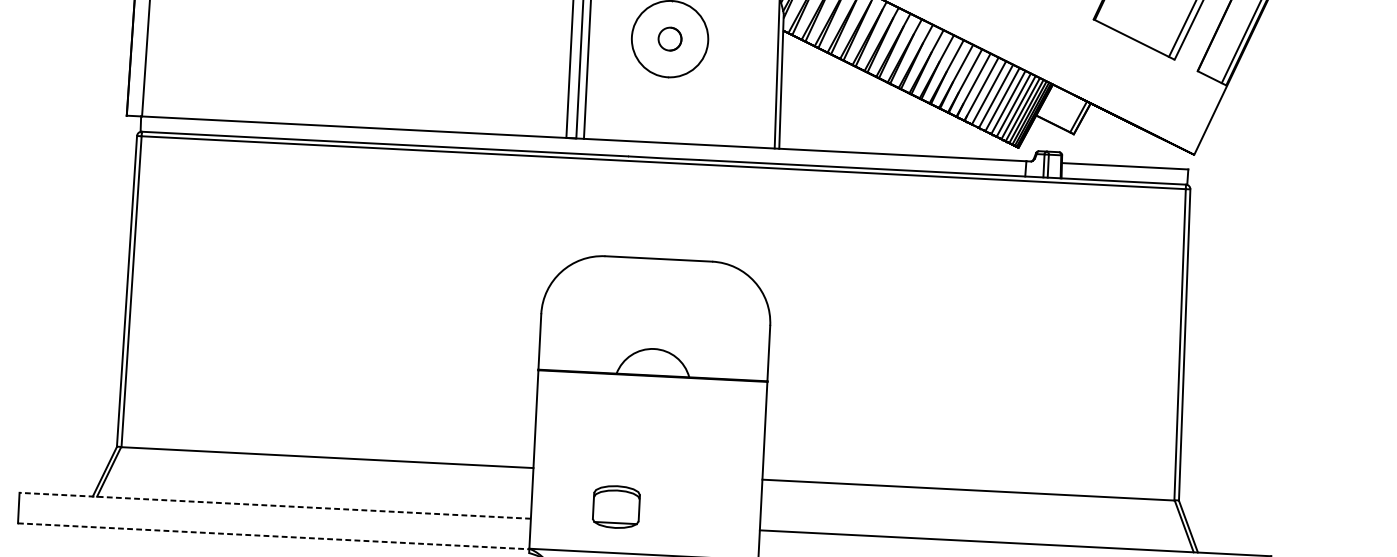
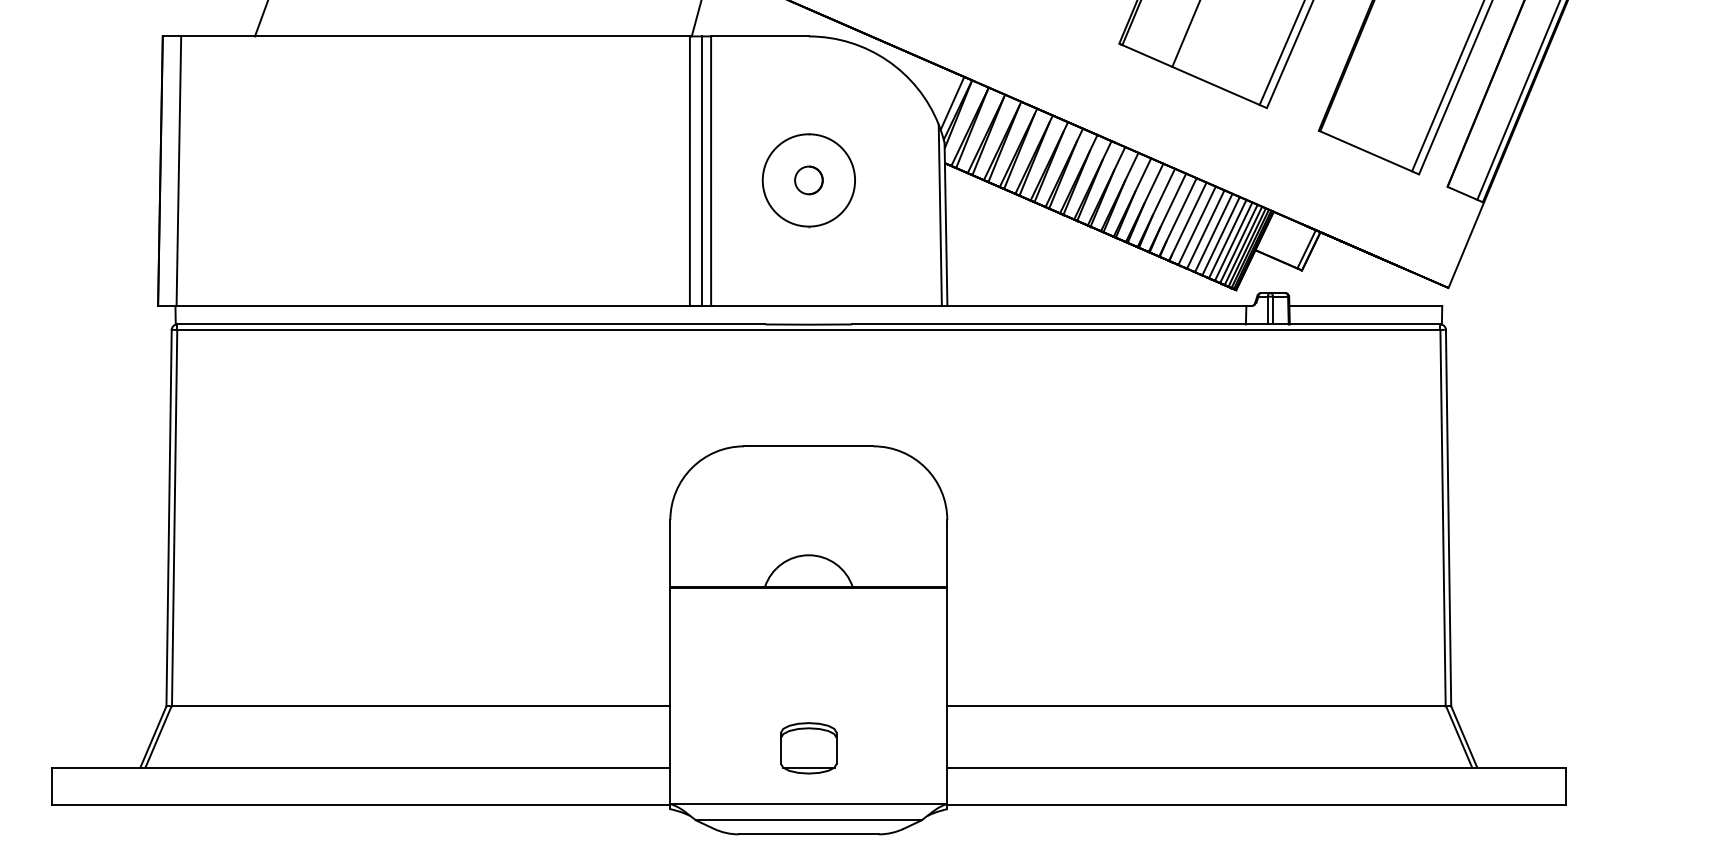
line: (274, 505) -> (360, 767), dashed -> solid
part: (616, 507) -> (808, 748), moved
line: (274, 536) -> (361, 804), dashed -> solid

